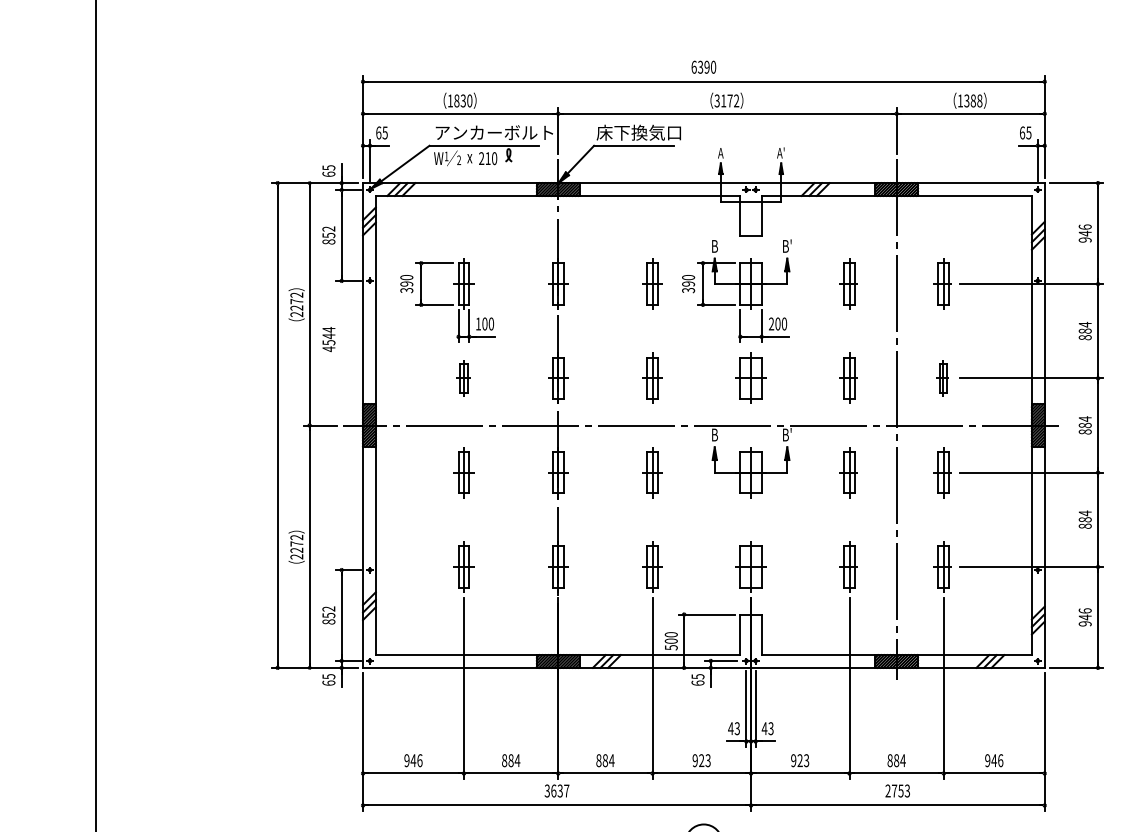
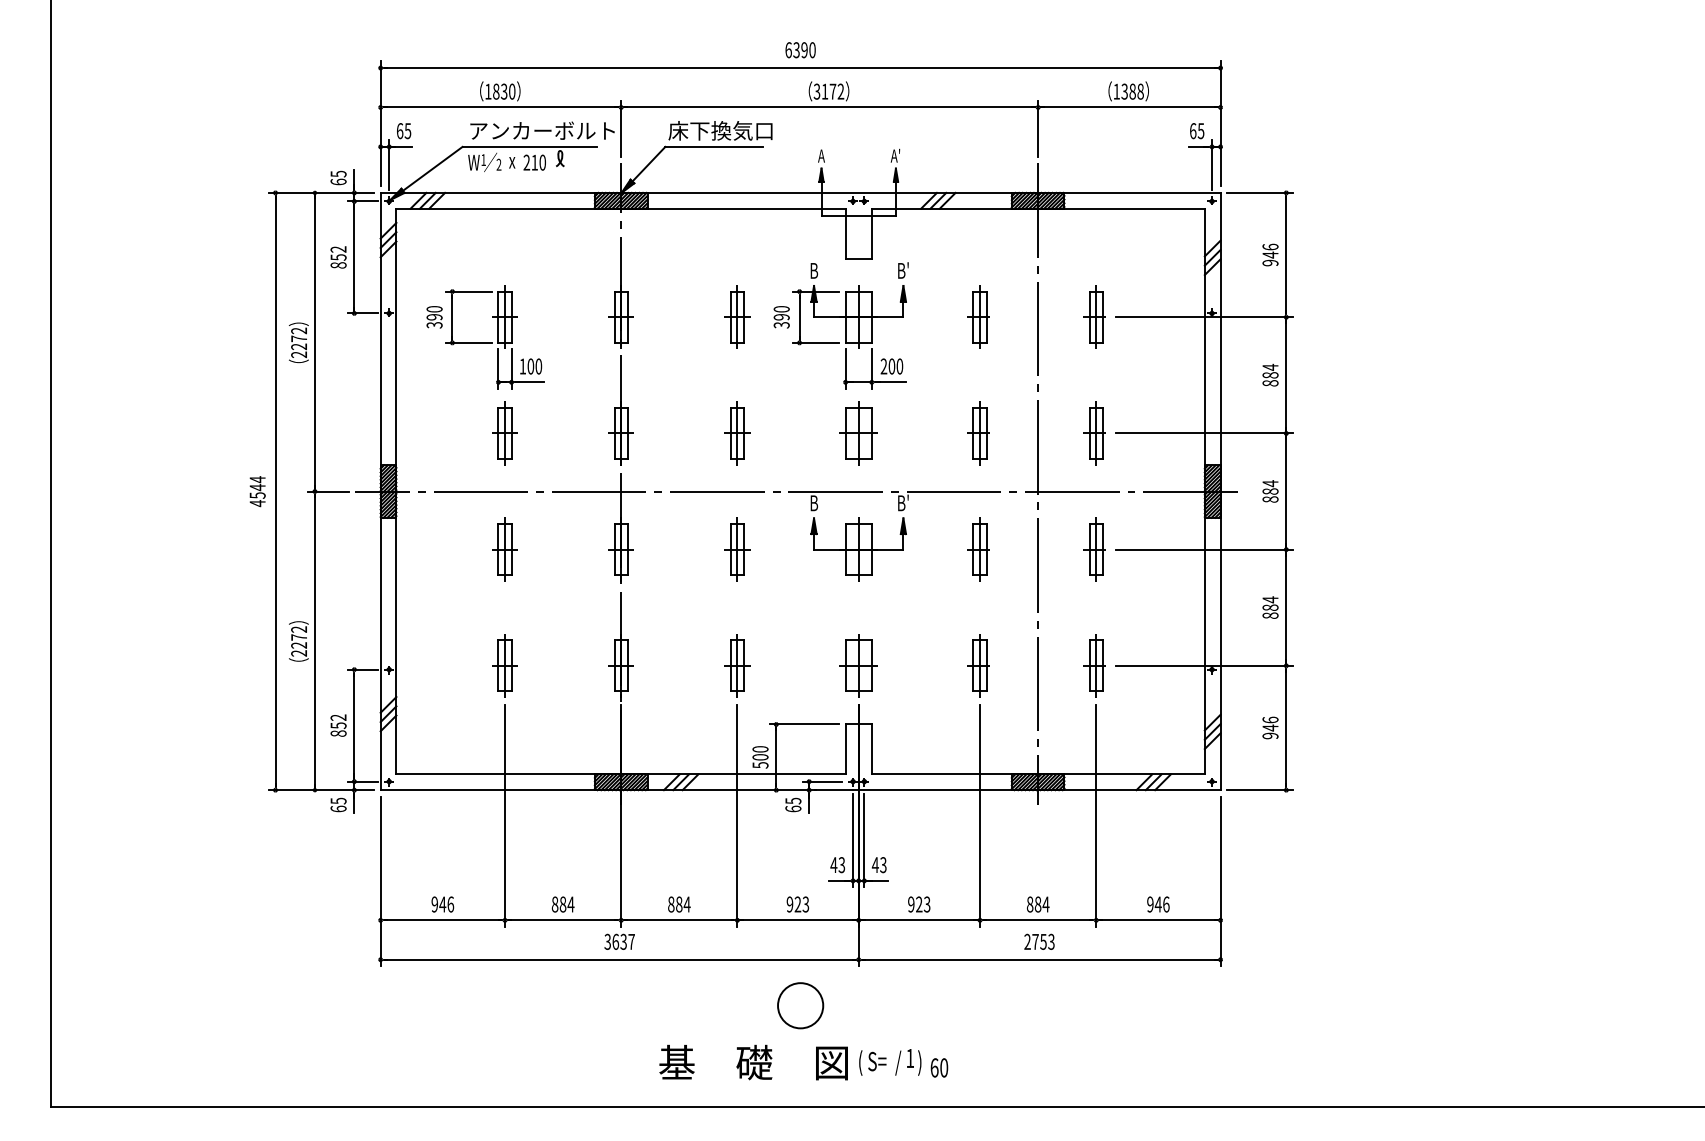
text: (328, 339) -> (257, 491), moved
part: (463, 378) -> (504, 433), size x1.43
part: (942, 378) -> (1094, 433), size x1.43

